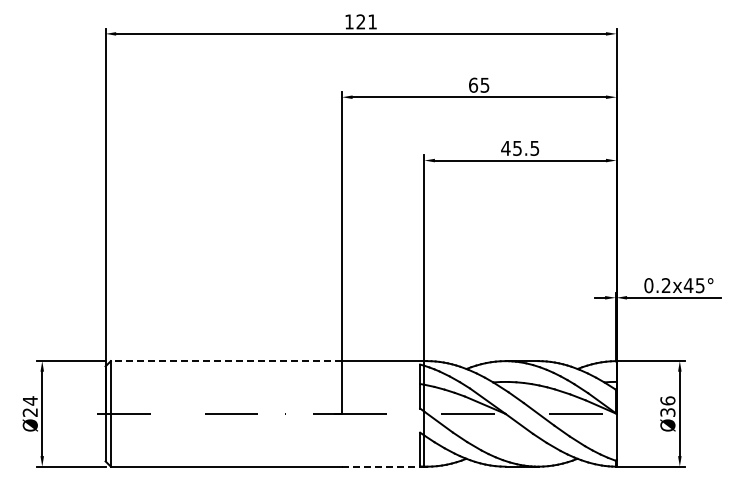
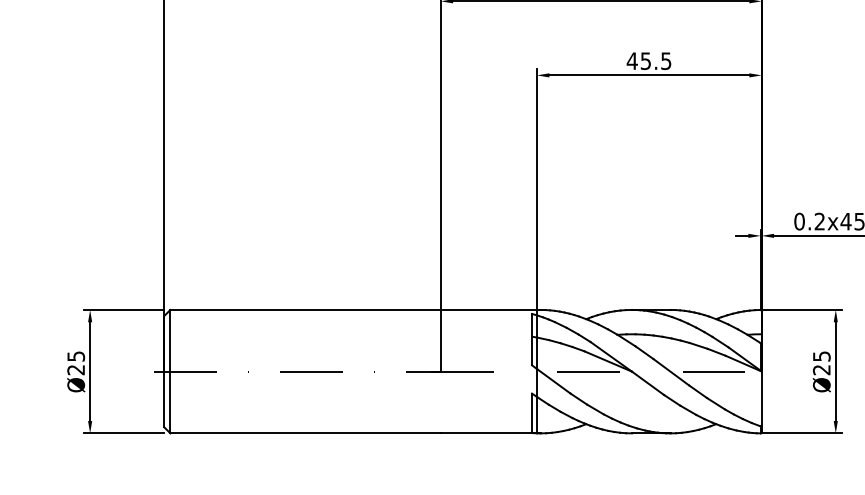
line: (226, 361) -> (305, 310), dashed -> solid
text: (30, 400) -> (76, 355), Ø24 -> Ø25
text: (667, 406) -> (821, 362), Ø36 -> Ø25
line: (383, 466) -> (489, 433), dashed -> solid

